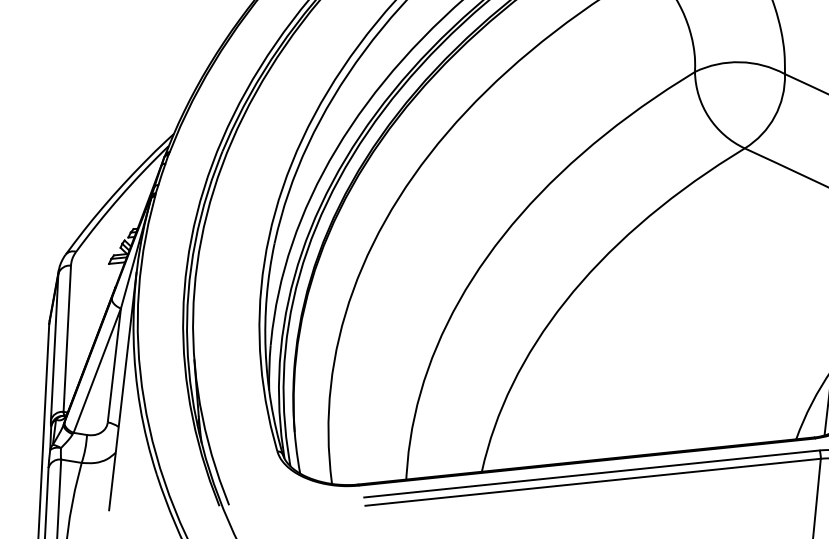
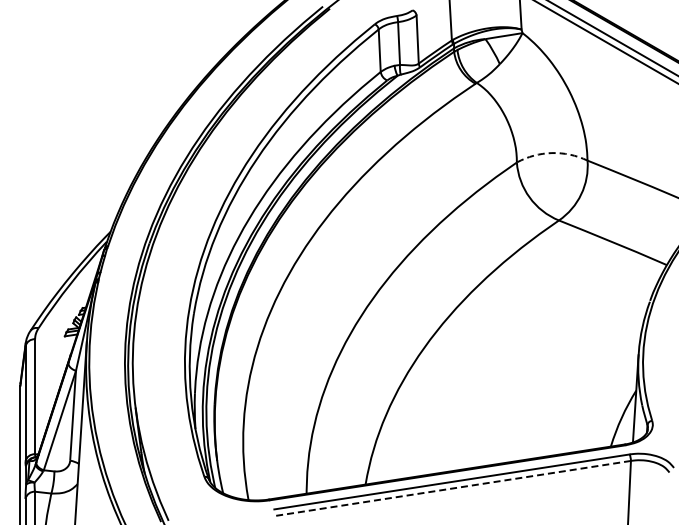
arc: (739, 62) -> (551, 153), solid -> dashed
line: (593, 482) -> (453, 488), solid -> dashed

